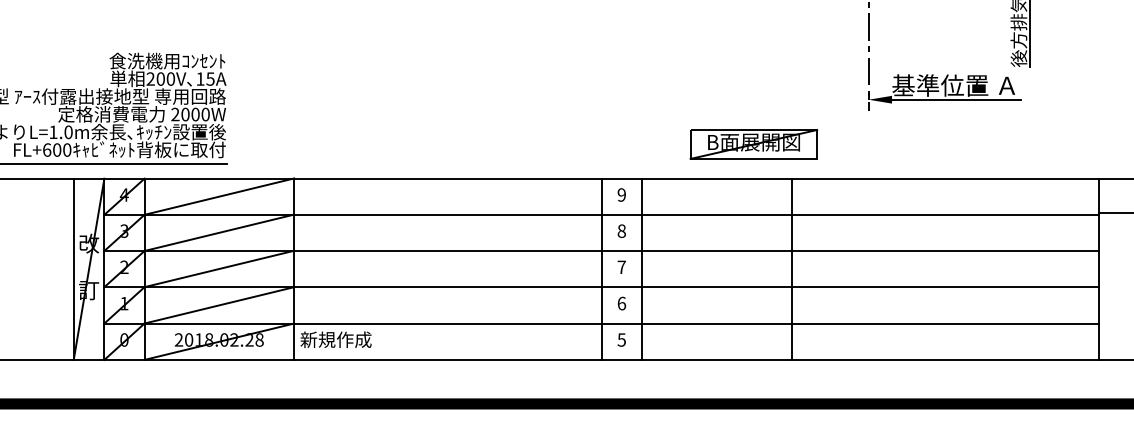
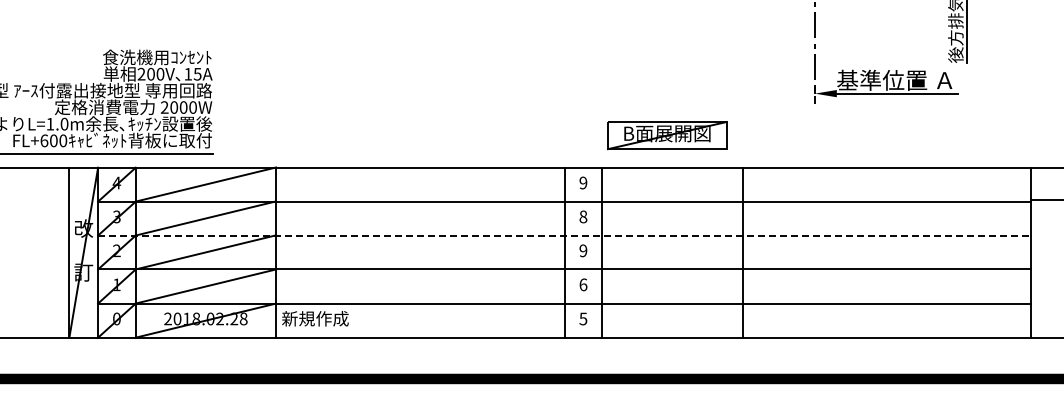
part: (754, 144) -> (667, 135), moved
line: (601, 250) -> (564, 235), solid -> dashed
text: (621, 266) -> (583, 250), 7 -> 9

